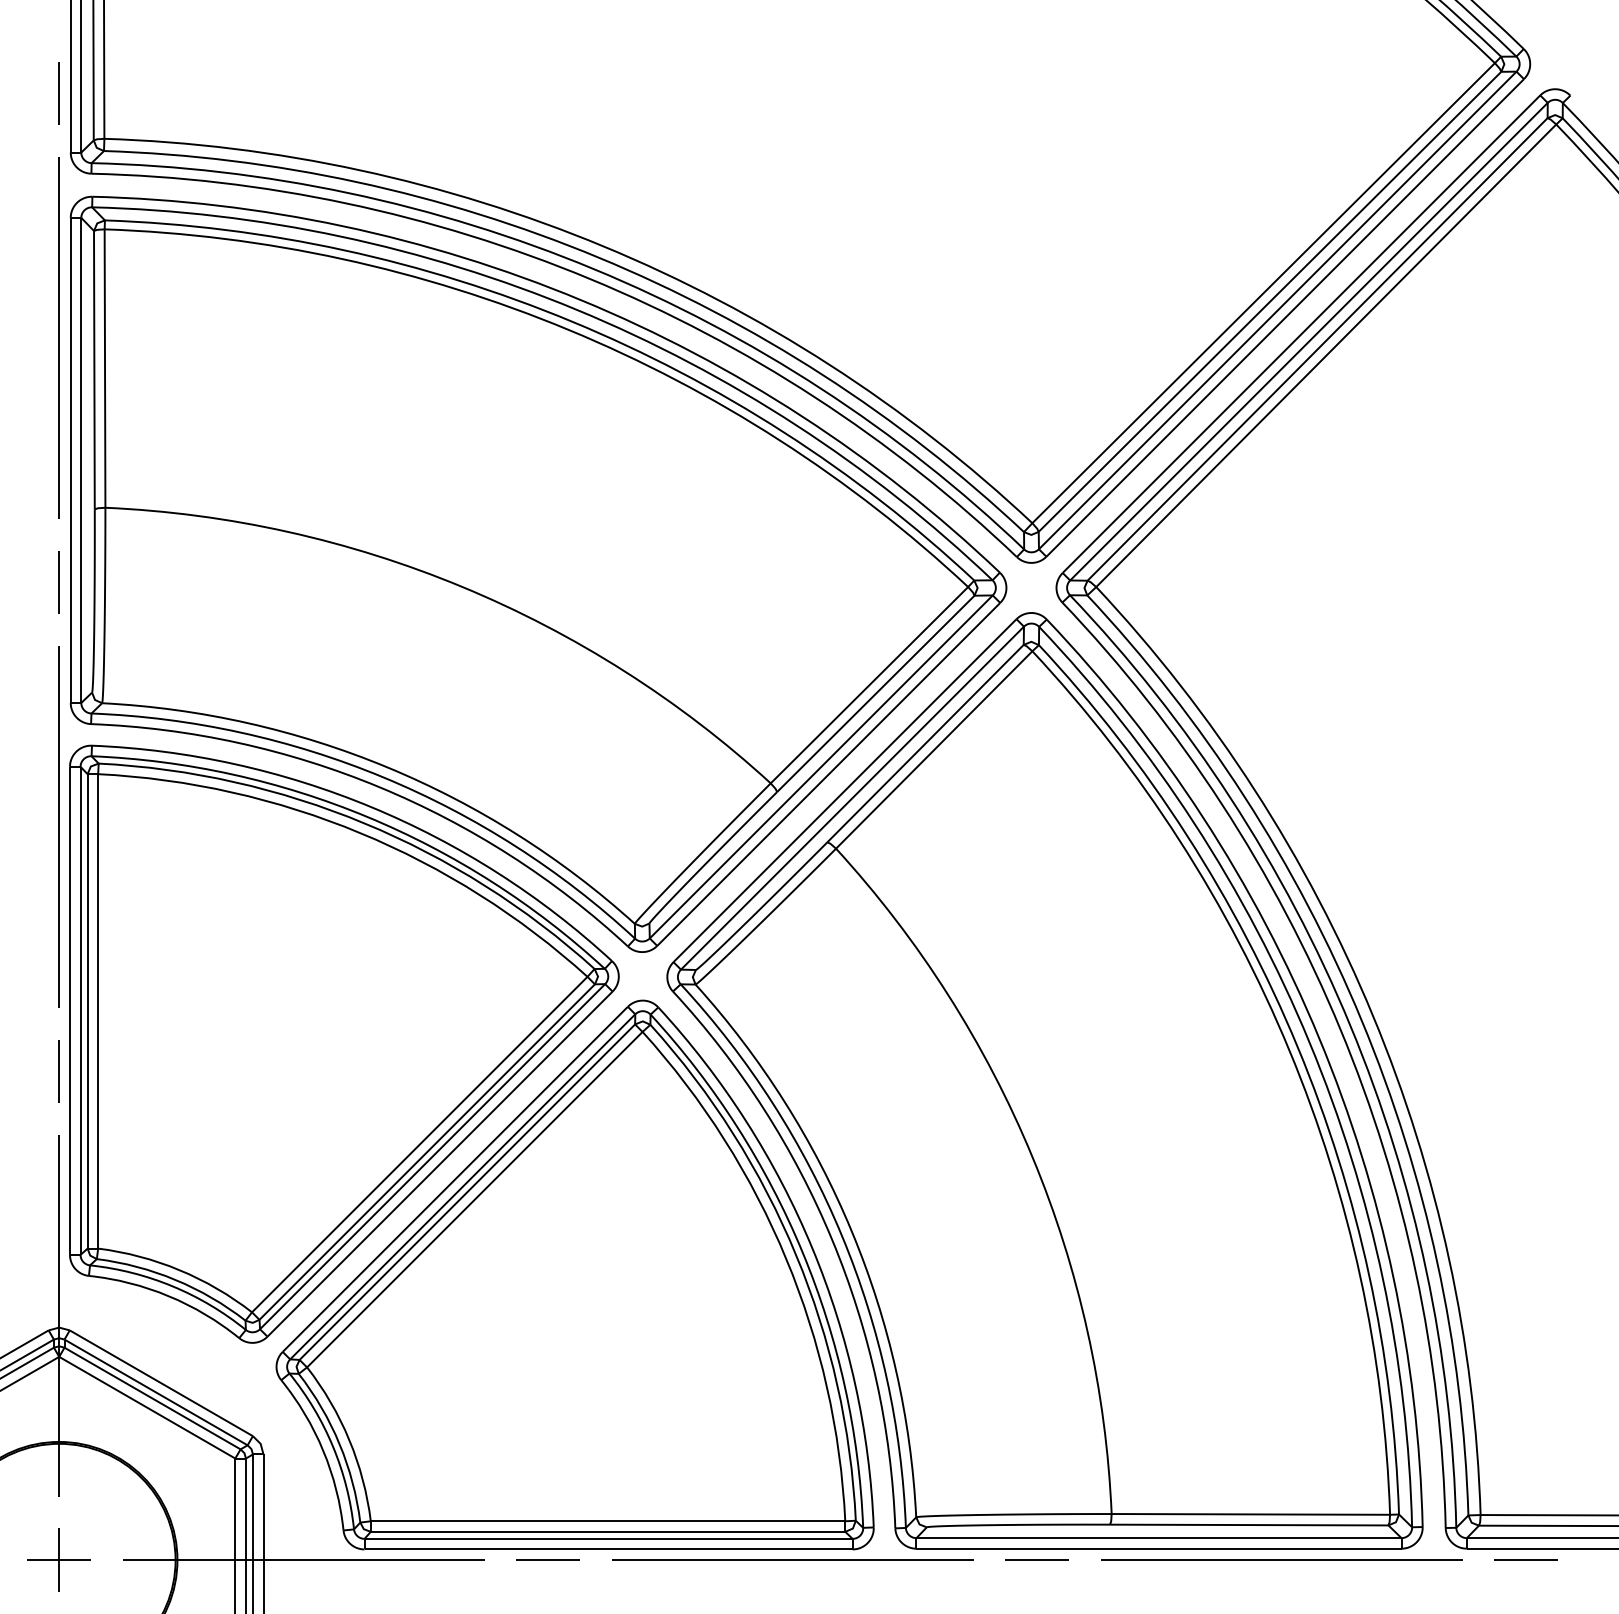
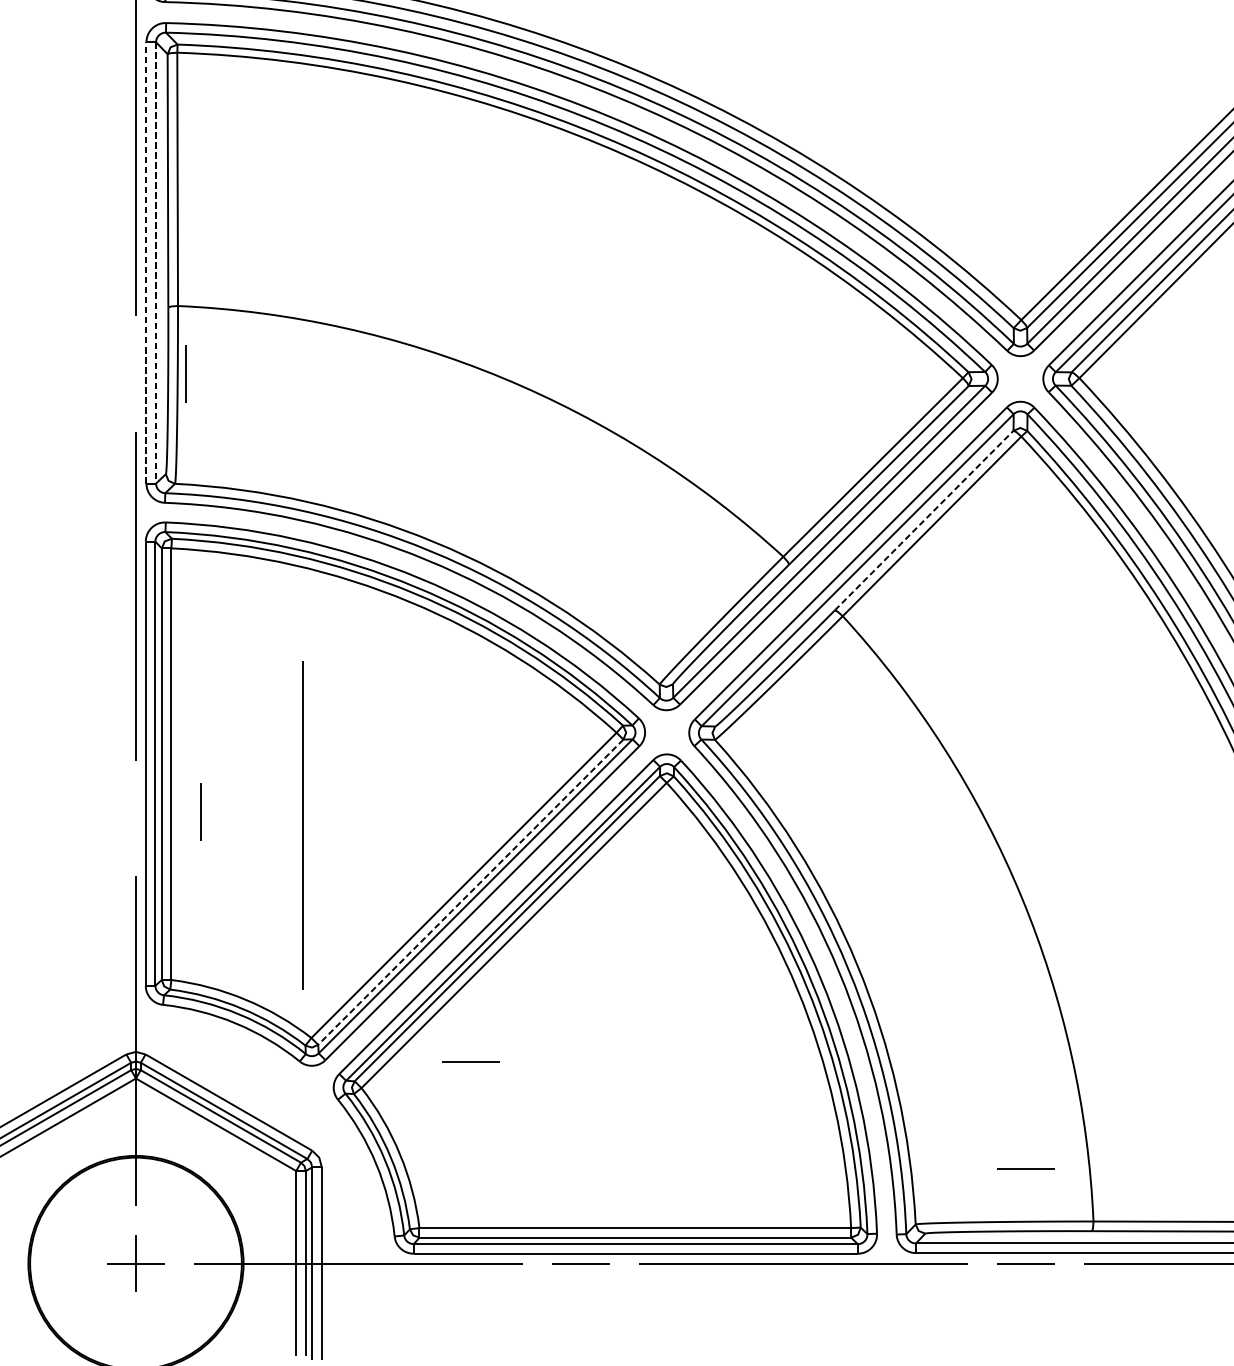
line: (70, 460) -> (146, 263), solid -> dashed
line: (81, 460) -> (156, 263), solid -> dashed
line: (58, 582) -> (185, 374), moved
line: (925, 743) -> (924, 520), solid -> dashed
line: (58, 1071) -> (199, 812), moved
line: (242, 1078) -> (302, 825), added
line: (426, 1152) -> (470, 892), solid -> dashed
line: (426, 1337) -> (470, 1060), added
line: (1036, 1455) -> (1025, 1168), added

